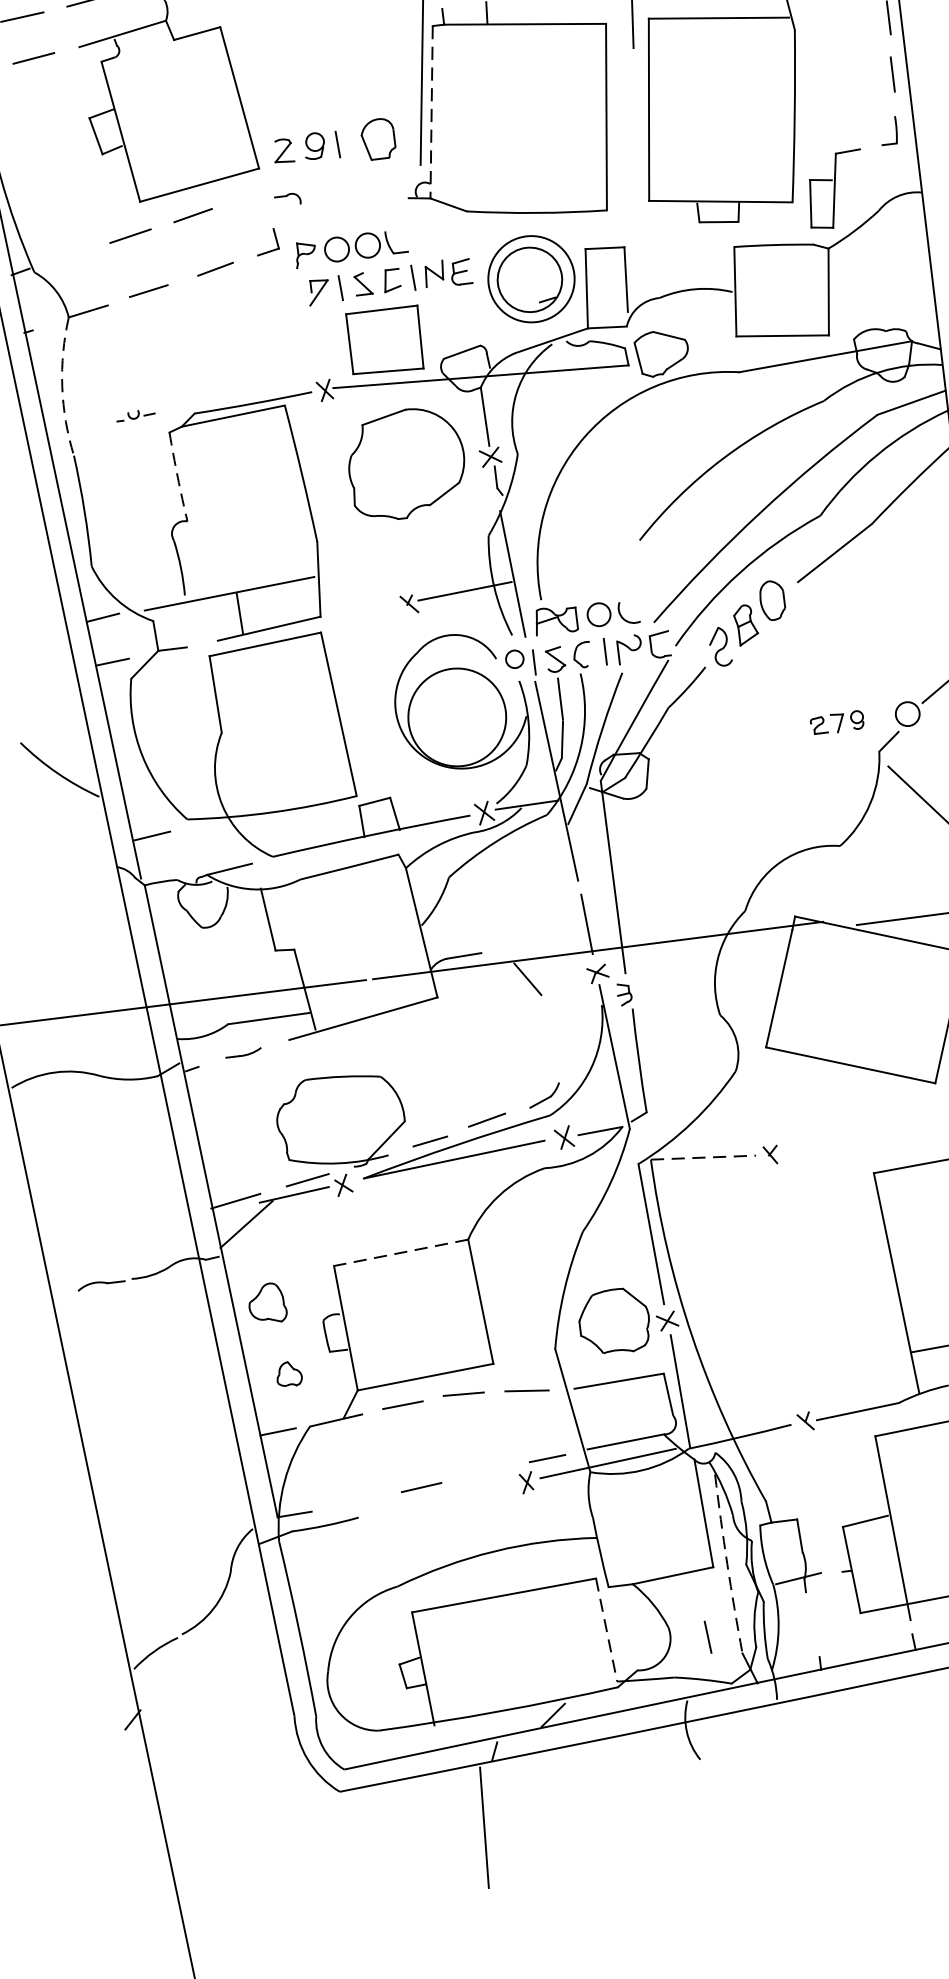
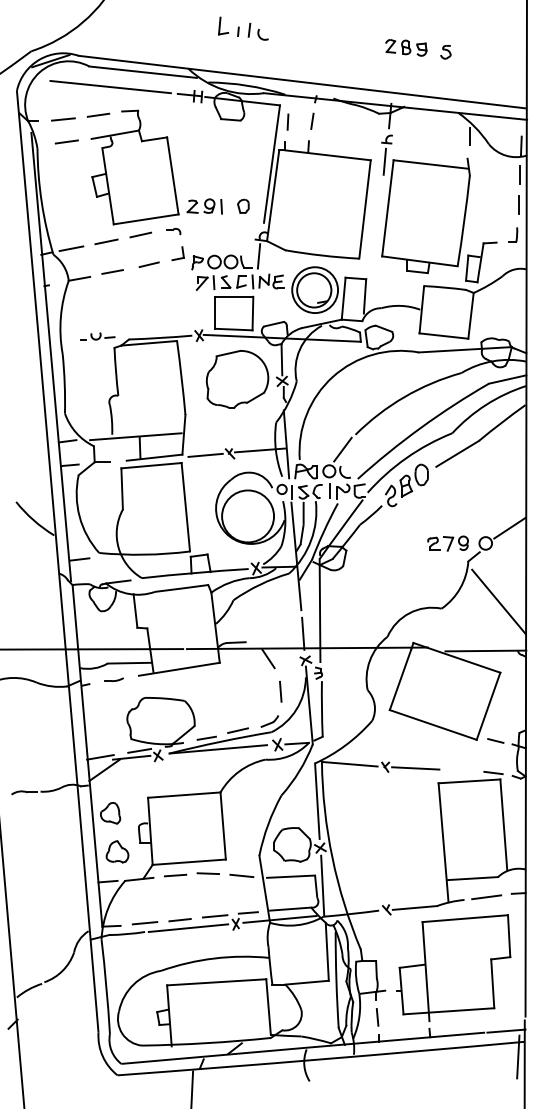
line: (432, 111) -> (273, 195), dashed -> solid
part: (378, 137) -> (243, 205), size x0.62
part: (287, 199) -> (173, 231), moved
line: (417, 229) -> (258, 256), added
line: (66, 256) -> (71, 248), added
arc: (61, 386) -> (60, 316), dashed -> solid
part: (135, 415) -> (97, 336), size x1.67
arc: (178, 476) -> (116, 371), dashed -> solid
line: (618, 570) -> (342, 449), added
line: (363, 611) -> (205, 454), added
part: (836, 722) -> (447, 543), size x1.43
line: (557, 1037) -> (280, 691), added
line: (827, 1150) -> (415, 768), added
line: (703, 1158) -> (349, 764), dashed -> solid
line: (399, 1253) -> (183, 795), dashed -> solid
part: (289, 1373) -> (117, 851), size x1.67
line: (485, 1472) -> (214, 916), added
line: (438, 1499) -> (188, 927), added
line: (355, 1501) -> (144, 923), added
arc: (727, 1564) -> (336, 980), dashed -> solid
line: (606, 1630) -> (268, 1007), dashed -> solid
line: (707, 1637) -> (377, 1017), moved

